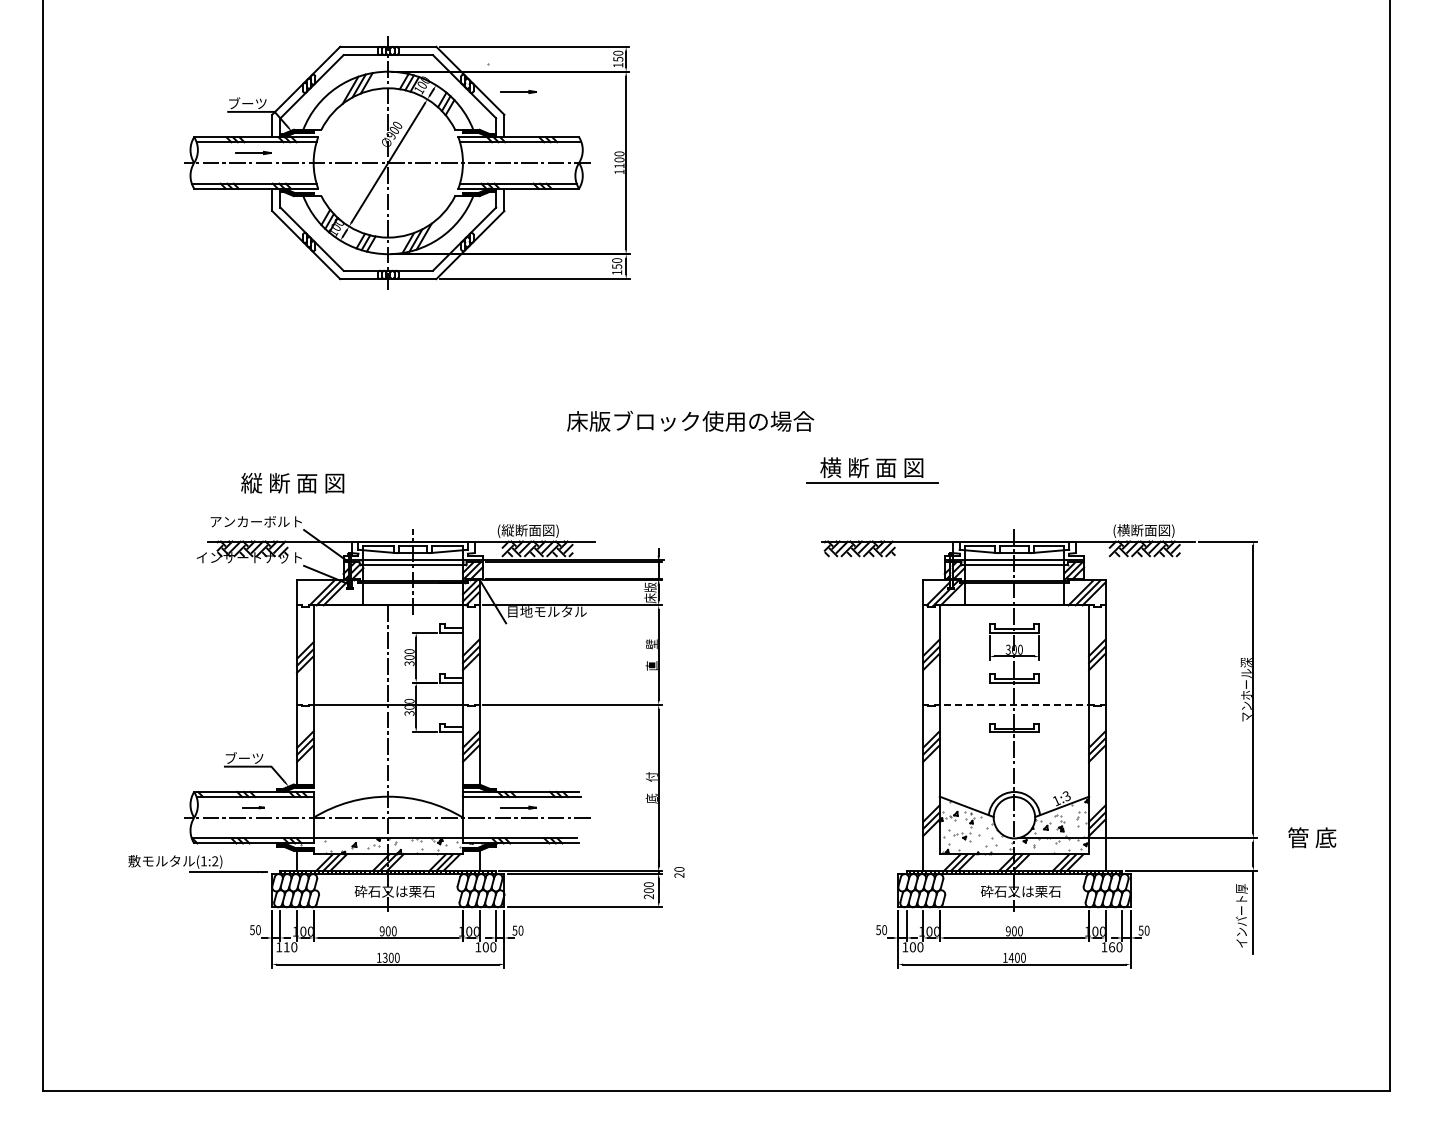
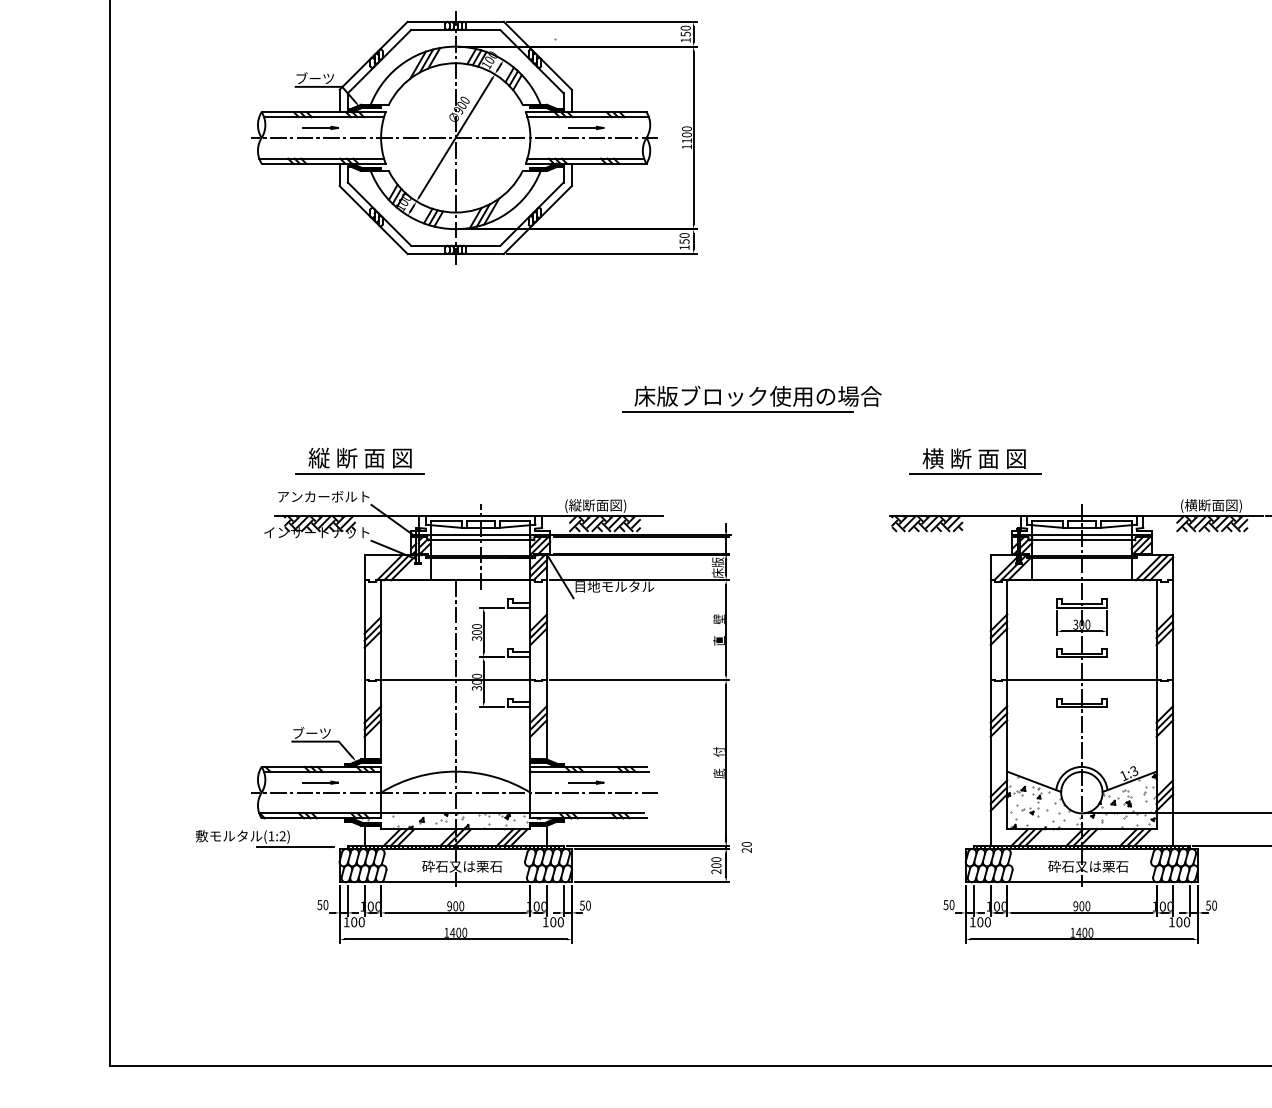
part: (518, 91) -> (585, 127), moved
line: (670, 437) -> (737, 412), added
part: (872, 470) -> (974, 461), moved
line: (292, 498) -> (359, 473), added
line: (1013, 704) -> (1080, 679), dashed -> solid
part: (253, 807) -> (320, 782), size x1.67
text: (286, 947) -> (353, 922), 110 -> 100
text: (1112, 947) -> (1179, 922), 160 -> 100
text: (384, 957) -> (451, 932), 1300 -> 1400

